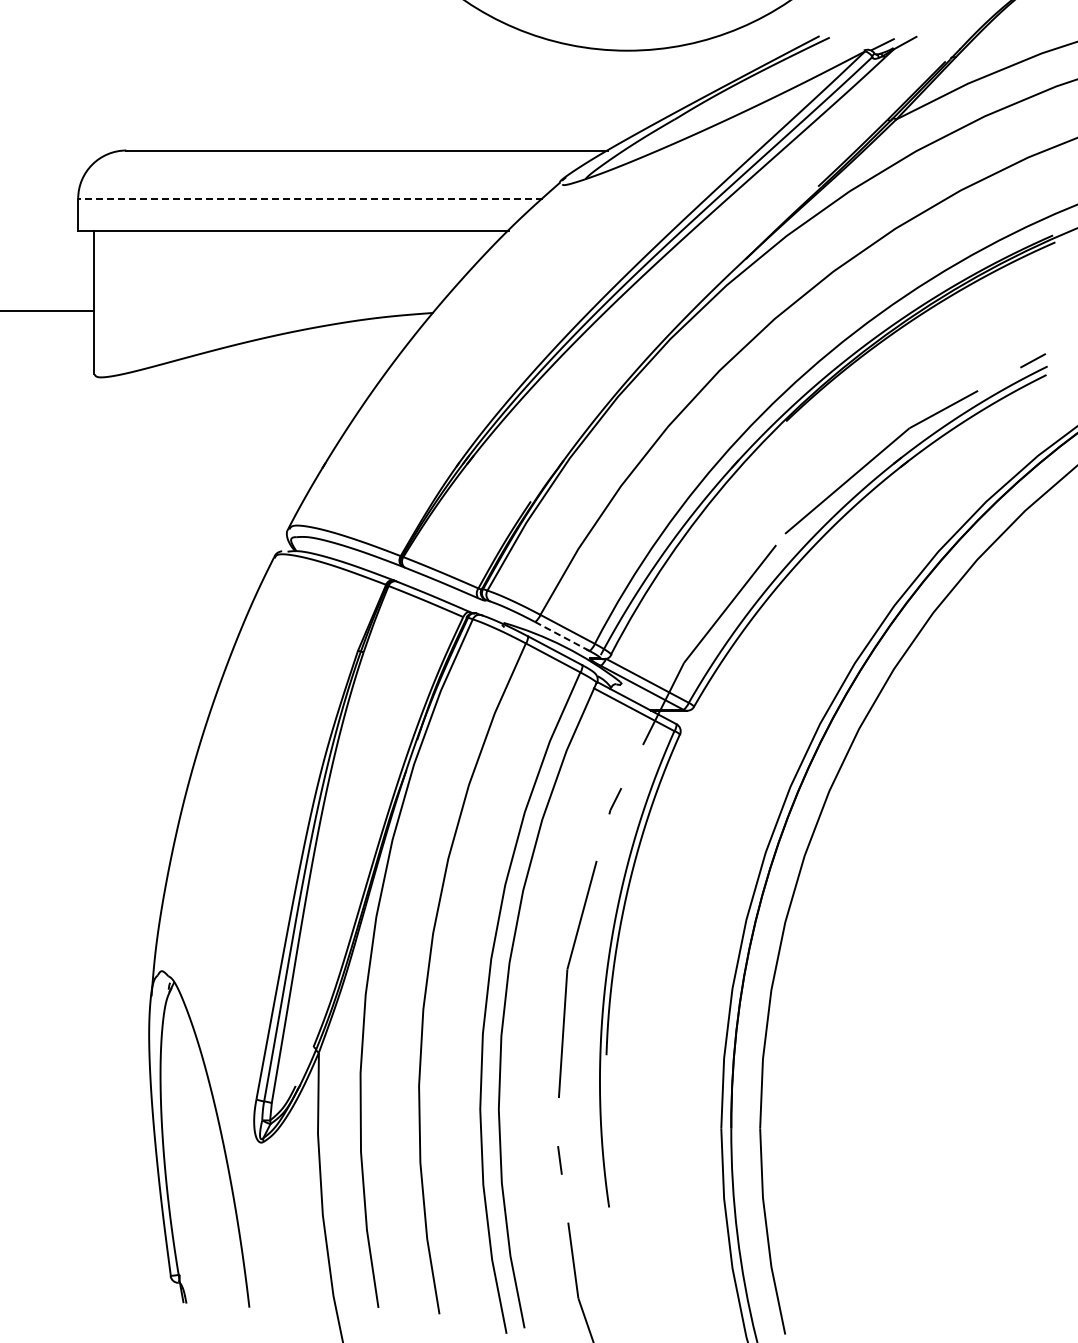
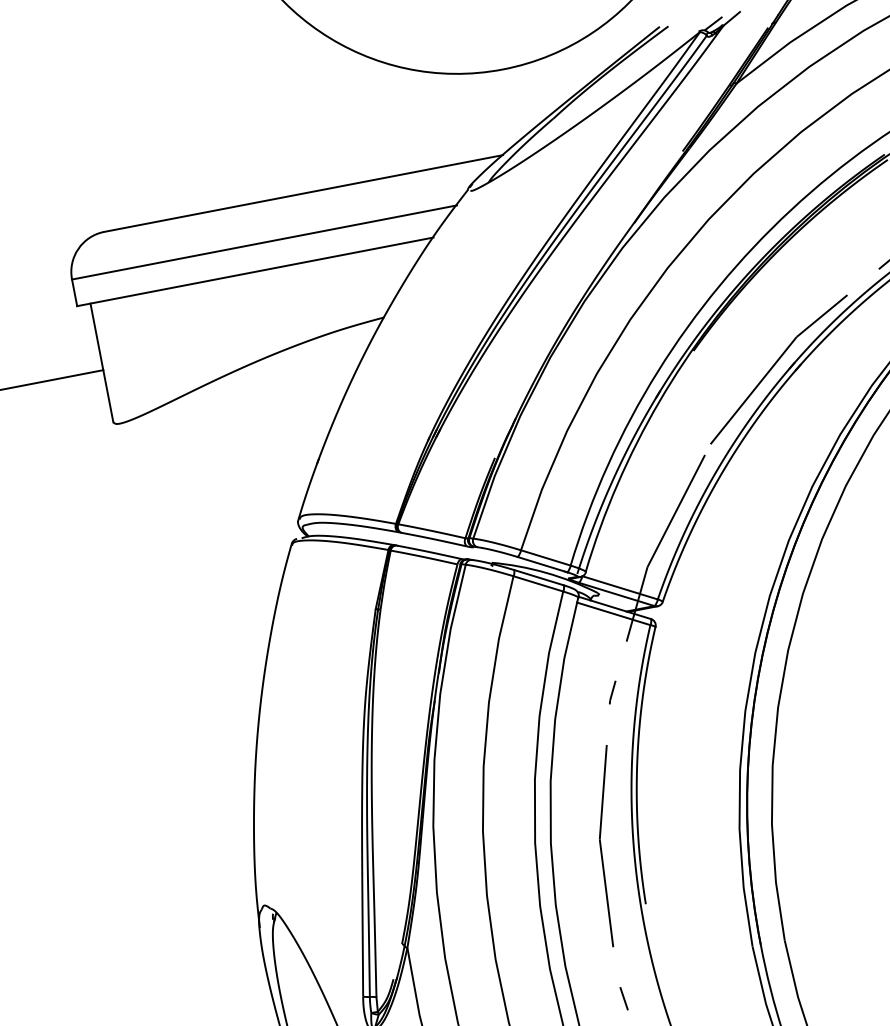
line: (310, 198) -> (264, 242), dashed -> solid
line: (562, 636) -> (542, 564), dashed -> solid

